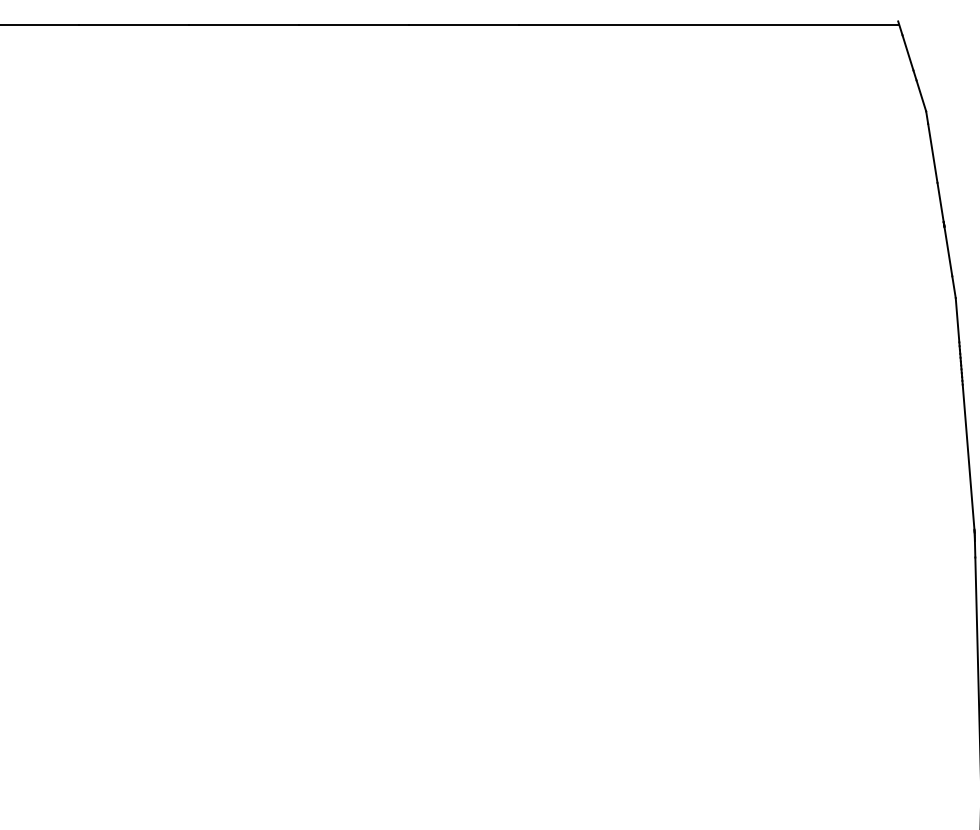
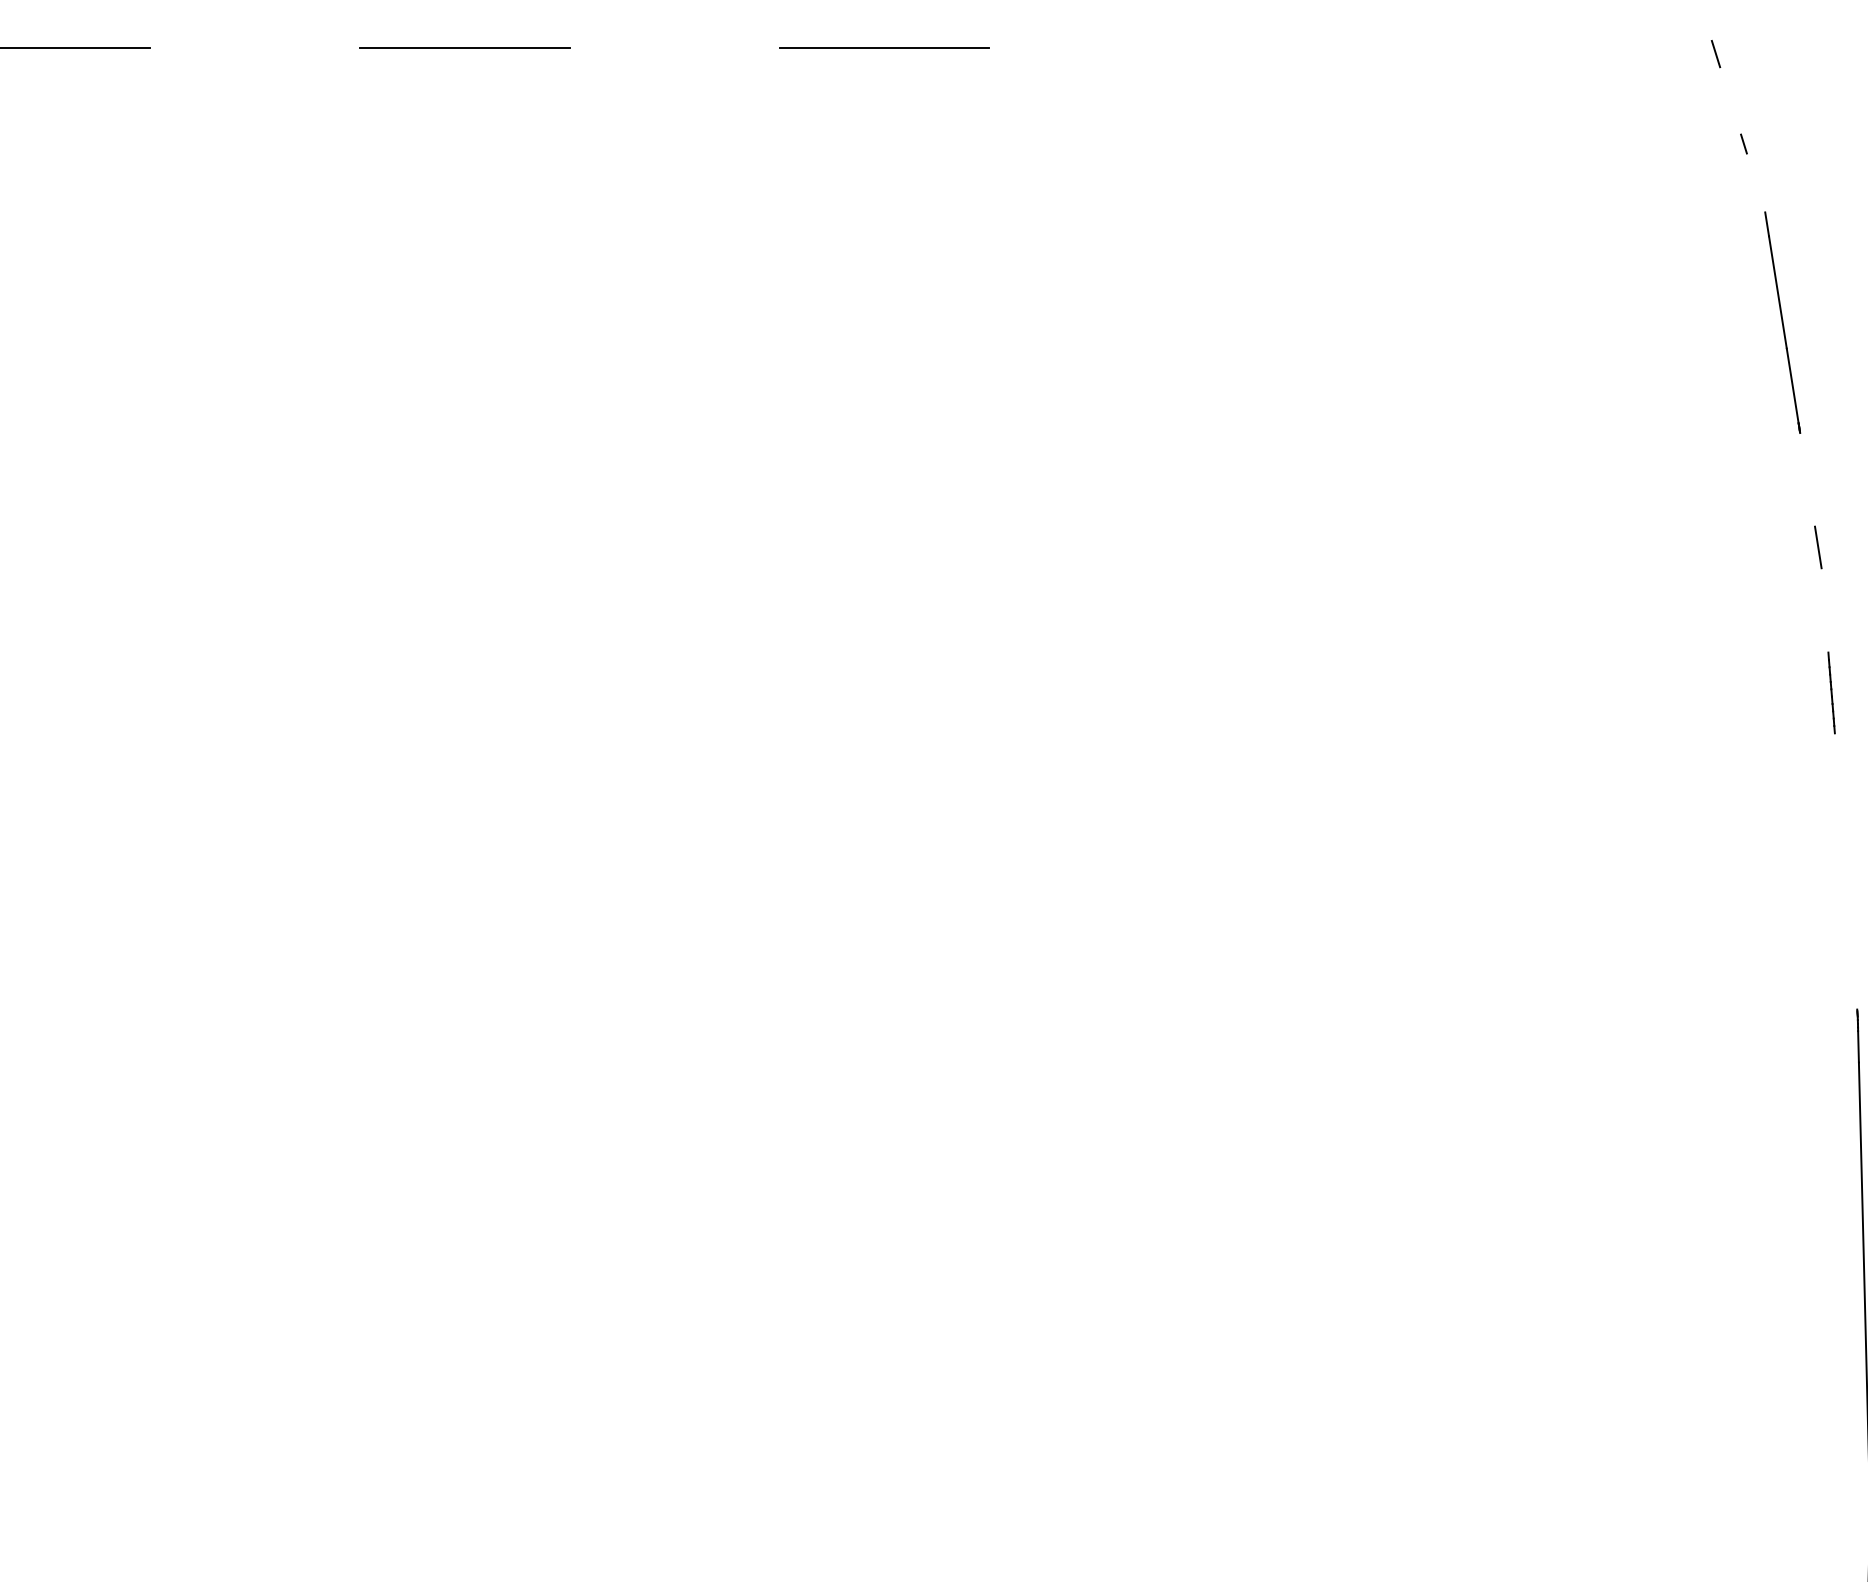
line: (133, 25) -> (254, 48), removed
line: (353, 25) -> (673, 48), removed
line: (709, 25) -> (1352, 48), removed
line: (907, 52) -> (1729, 100), removed
line: (921, 95) -> (1756, 182), removed
line: (948, 251) -> (1807, 479), removed
line: (957, 320) -> (1824, 610), removed
line: (968, 456) -> (1845, 870), removed

